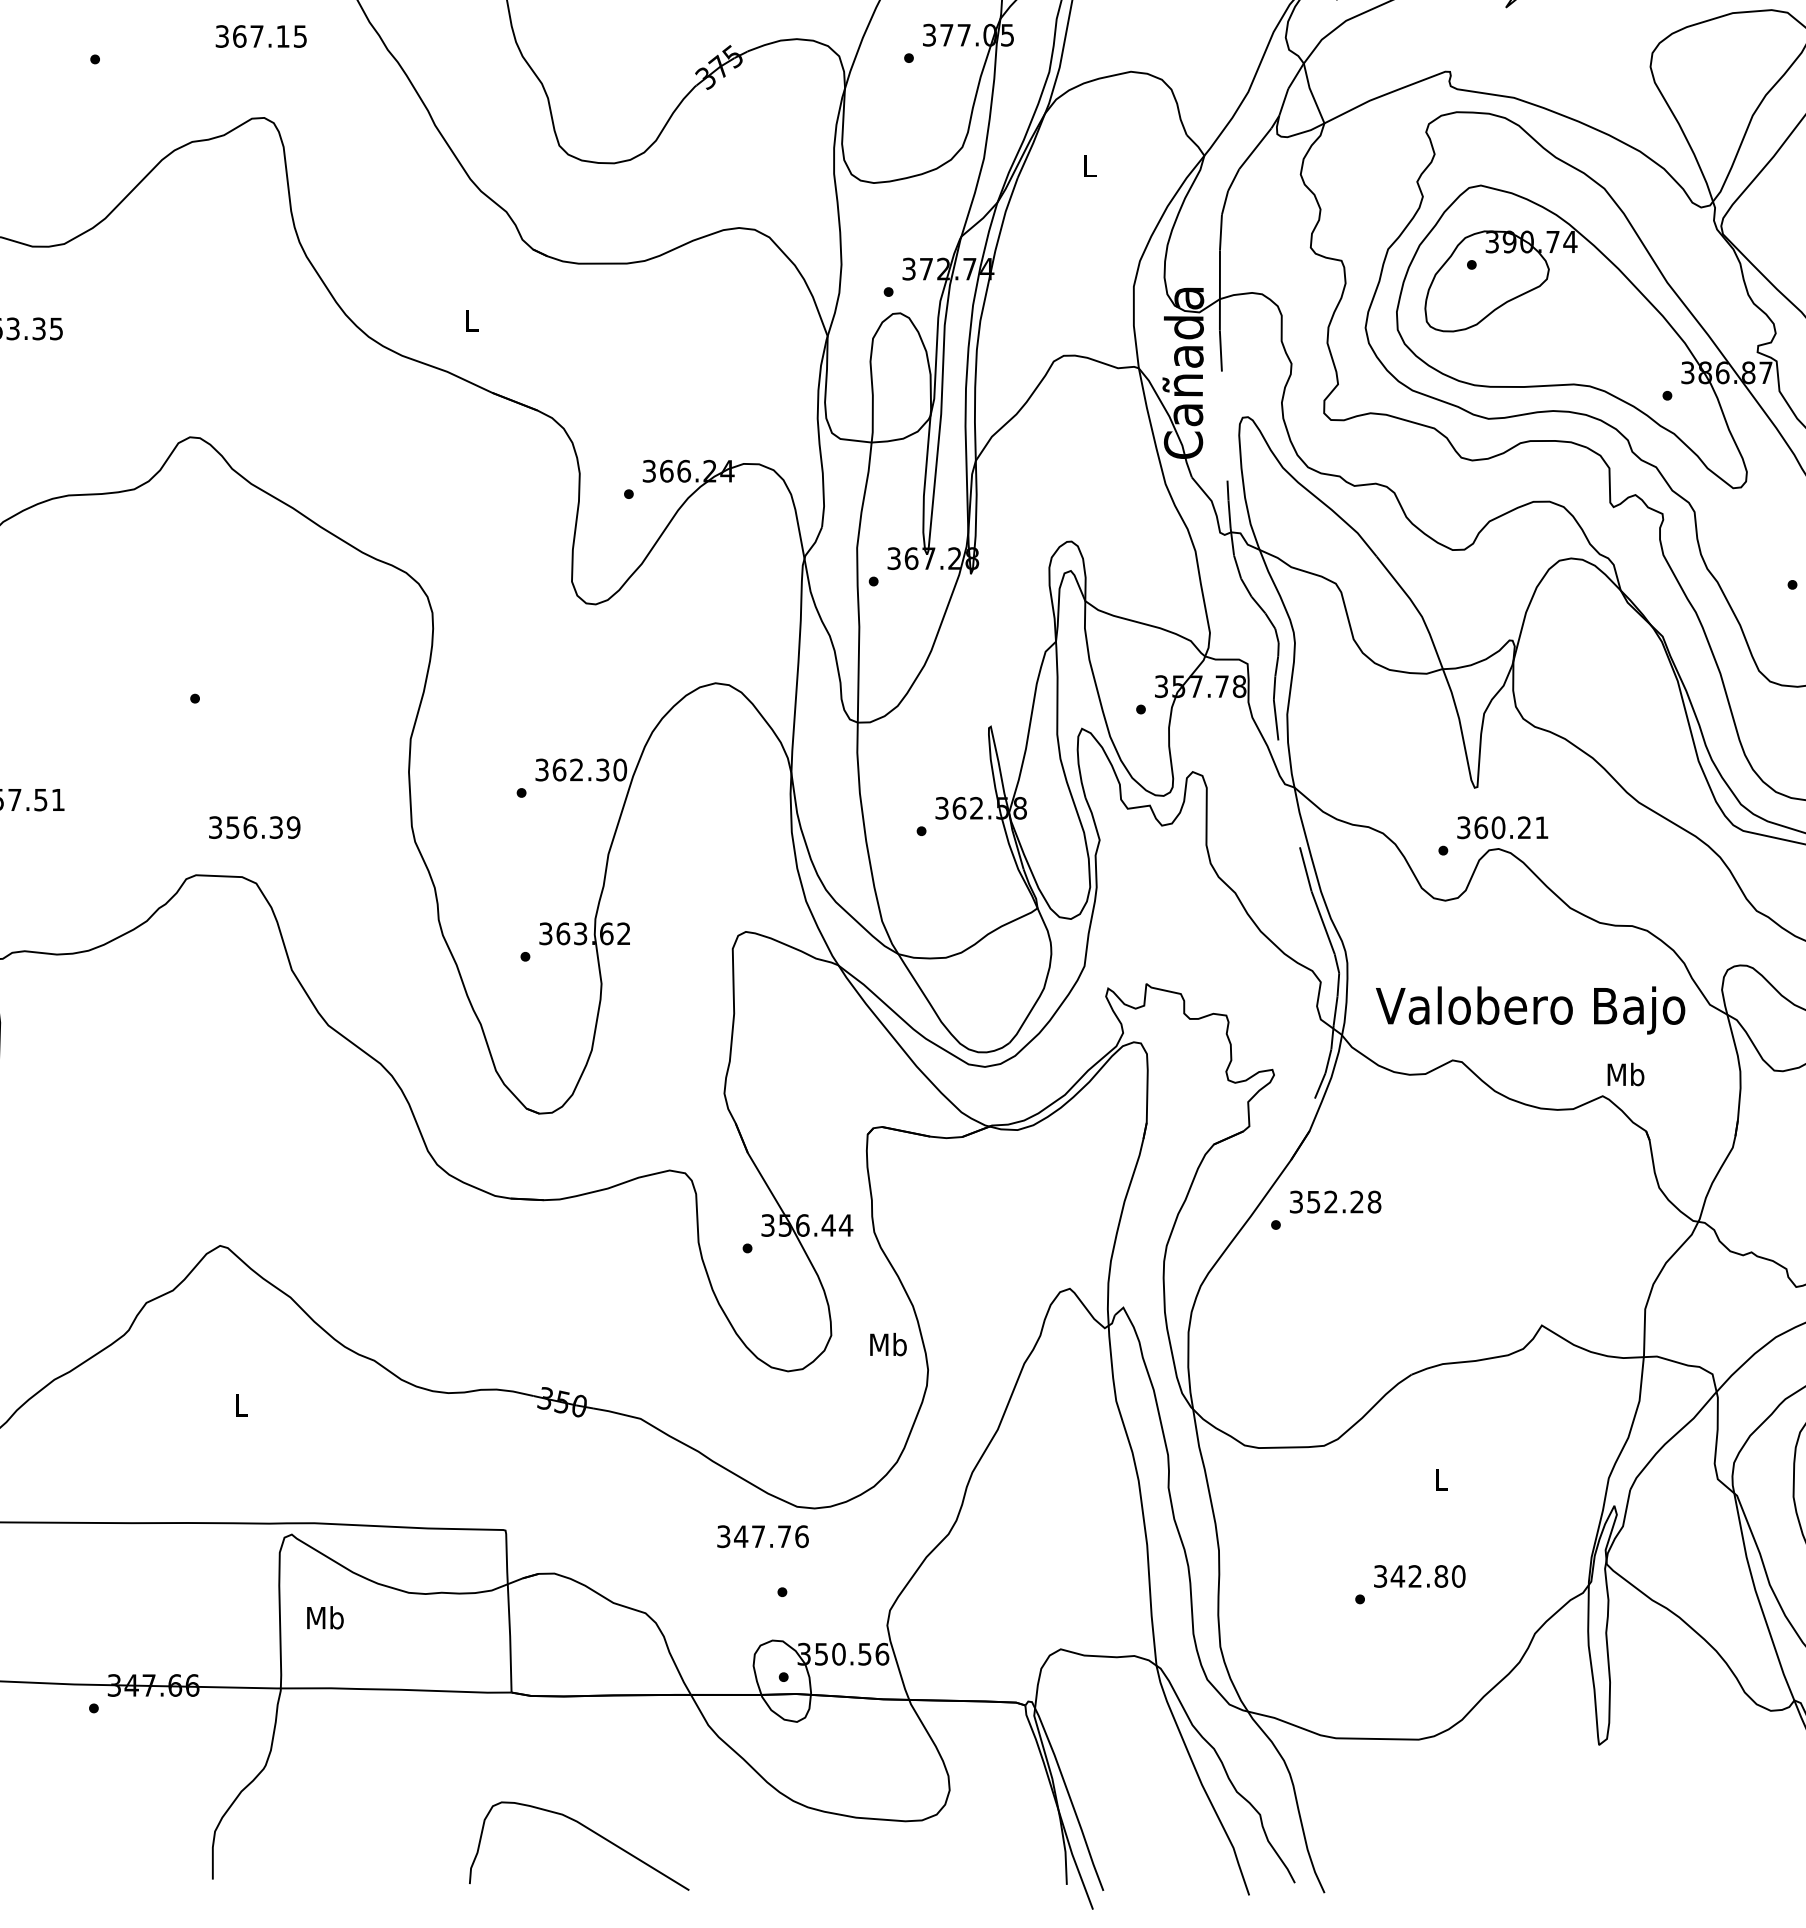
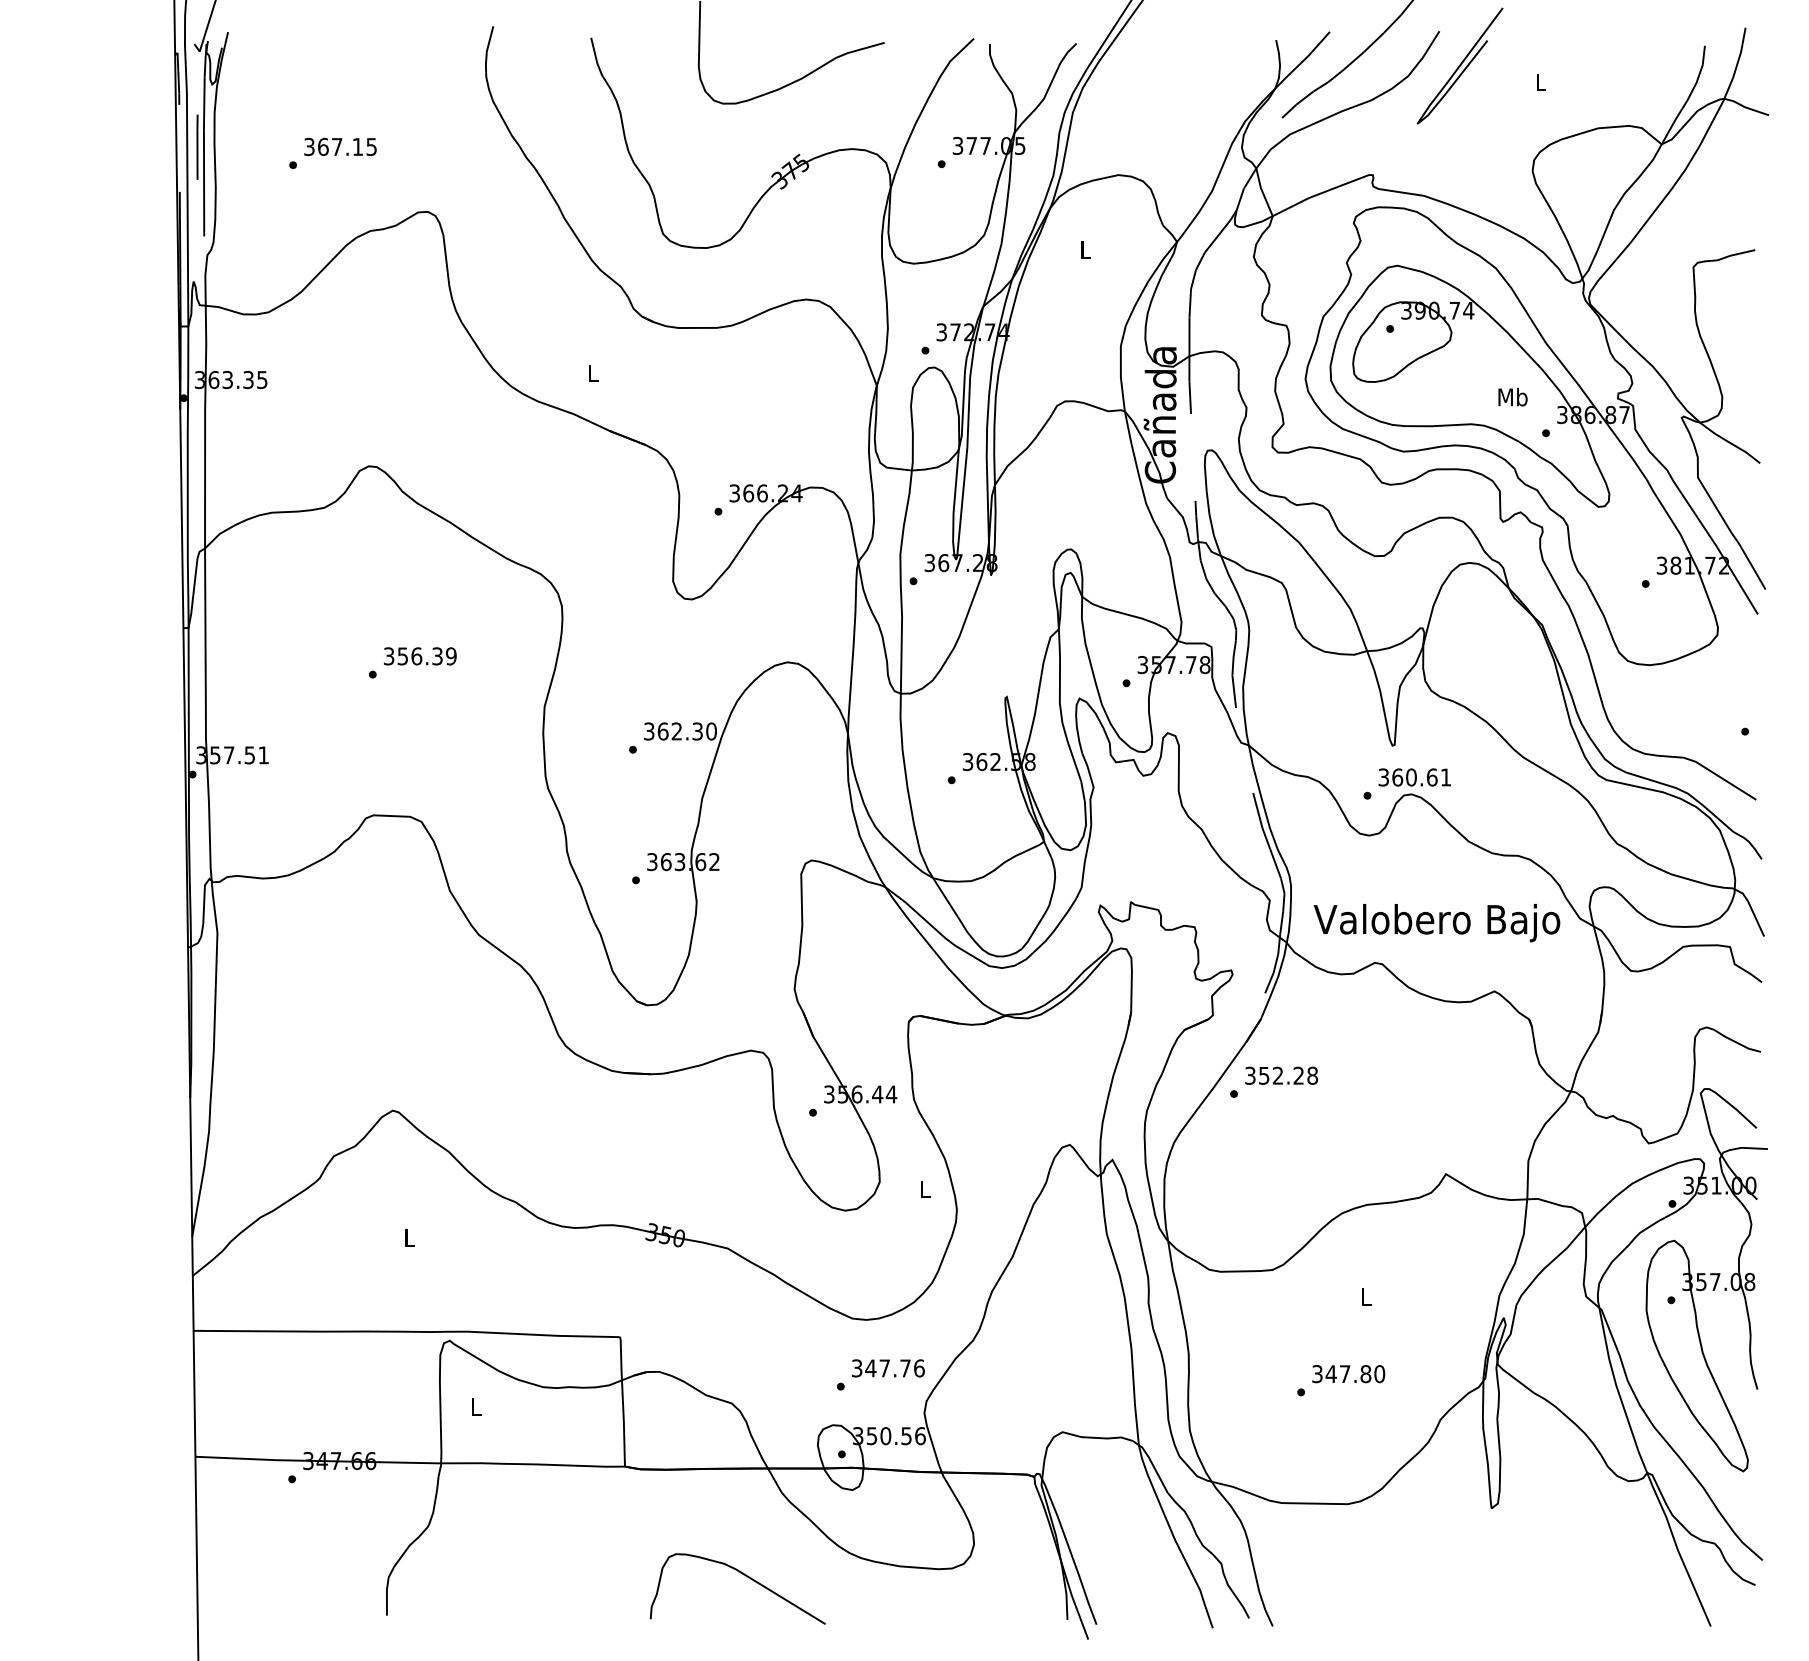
text: (261, 35) -> (340, 146), moved
text: (254, 827) -> (420, 656), moved
text: (1523, 827) -> (1431, 777), 360.21 -> 360.61
text: (1625, 1073) -> (1512, 396), moved
text: (887, 1344) -> (924, 1189), Mb -> L
text: (763, 1536) -> (888, 1368), moved
text: (1414, 1575) -> (1344, 1373), 342.80 -> 347.80
text: (325, 1617) -> (476, 1406), Mb -> L
curve: (586, 1829) -> (743, 1575), moved

